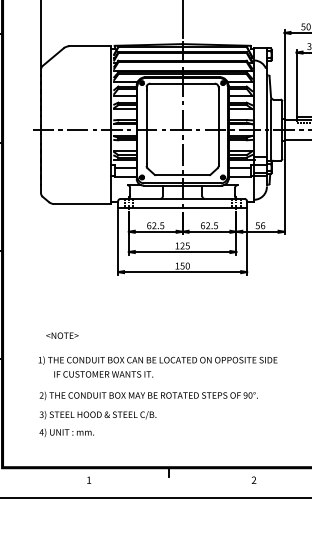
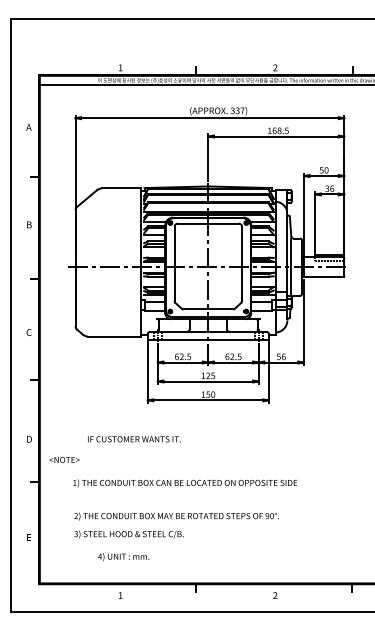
text: (62, 336) -> (64, 460), moved
text: (103, 374) -> (134, 439), moved
text: (66, 432) -> (123, 556), moved

